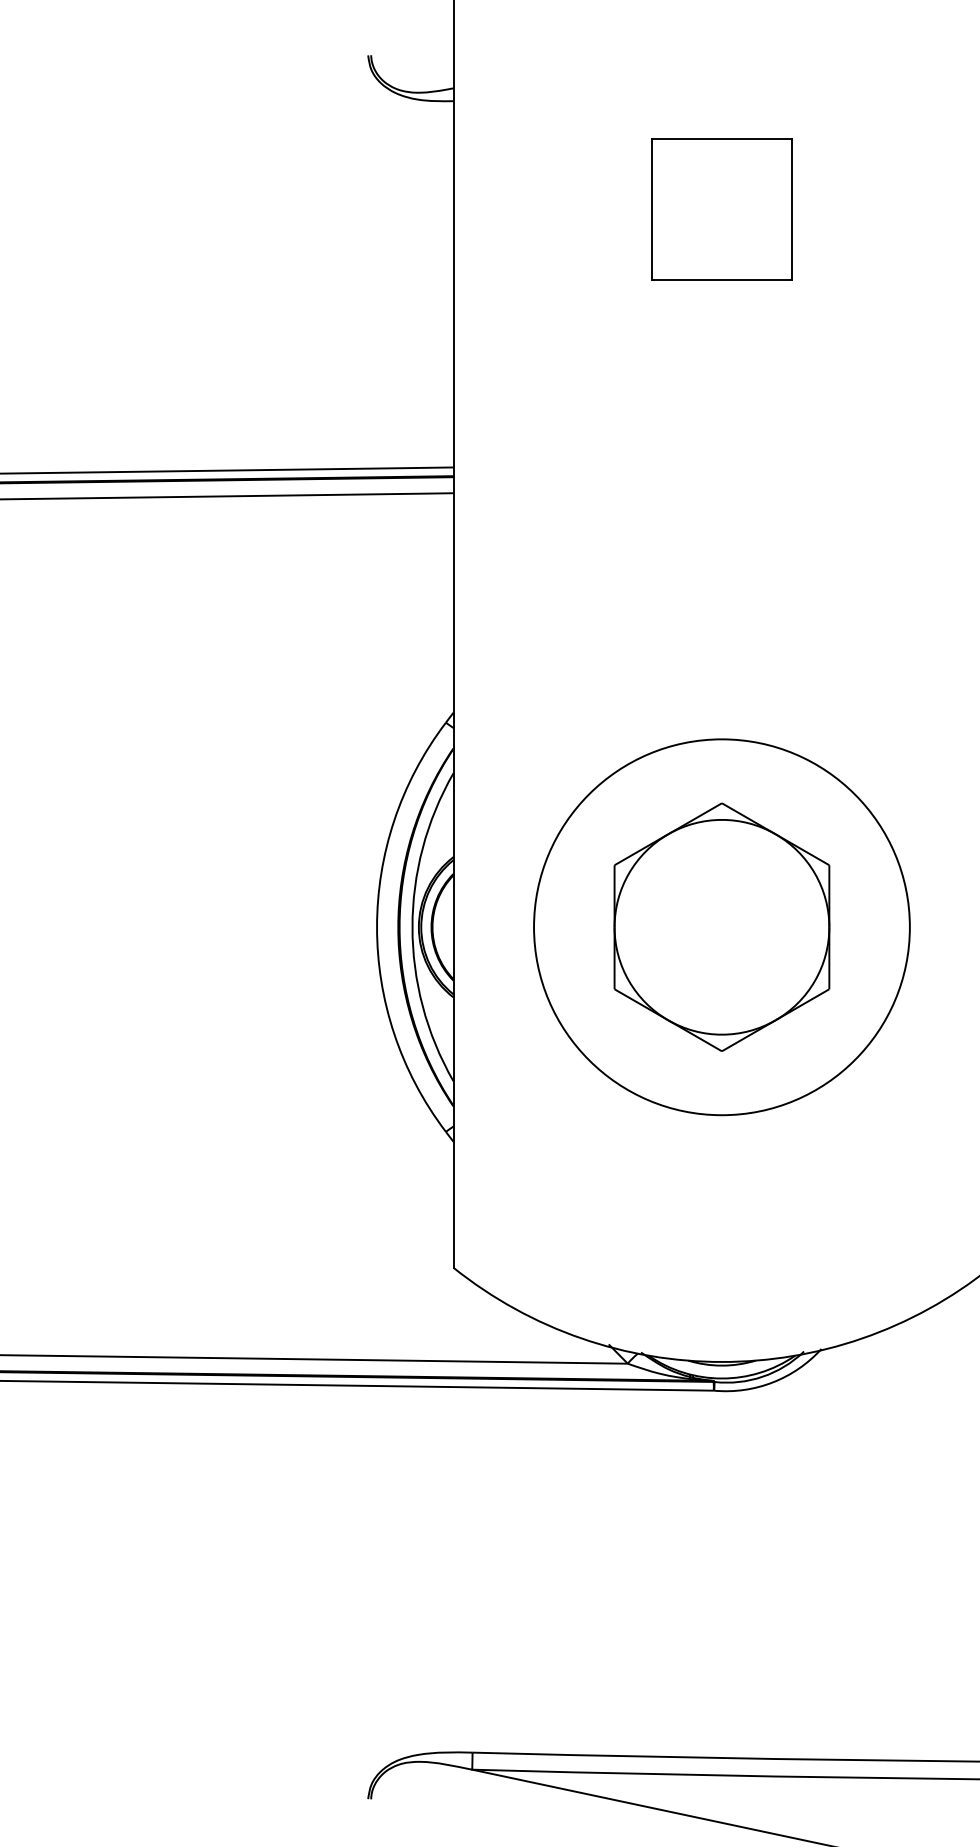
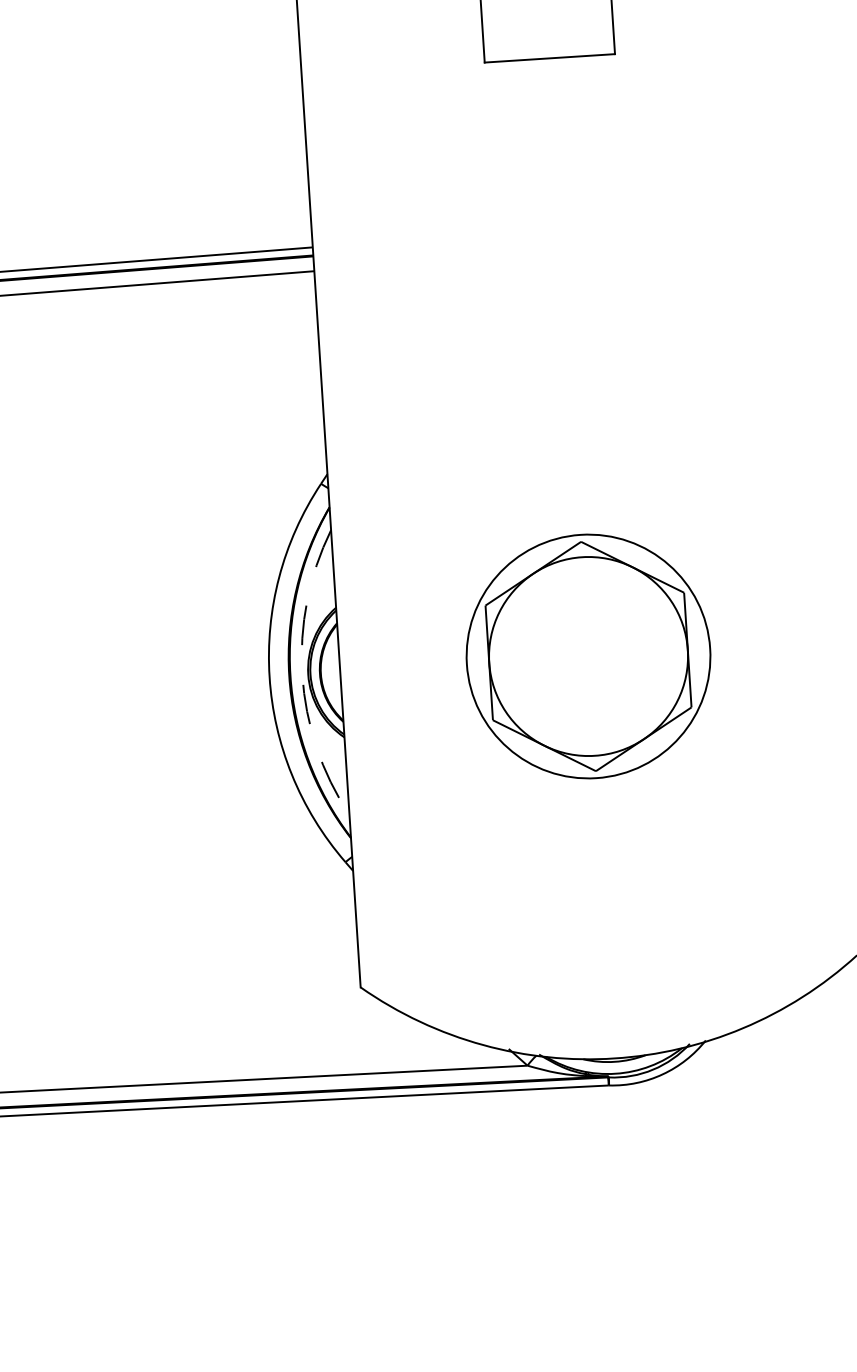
arc: (412, 927) -> (302, 675), solid -> dashed
circle: (721, 927) -> (588, 656), size x0.7

